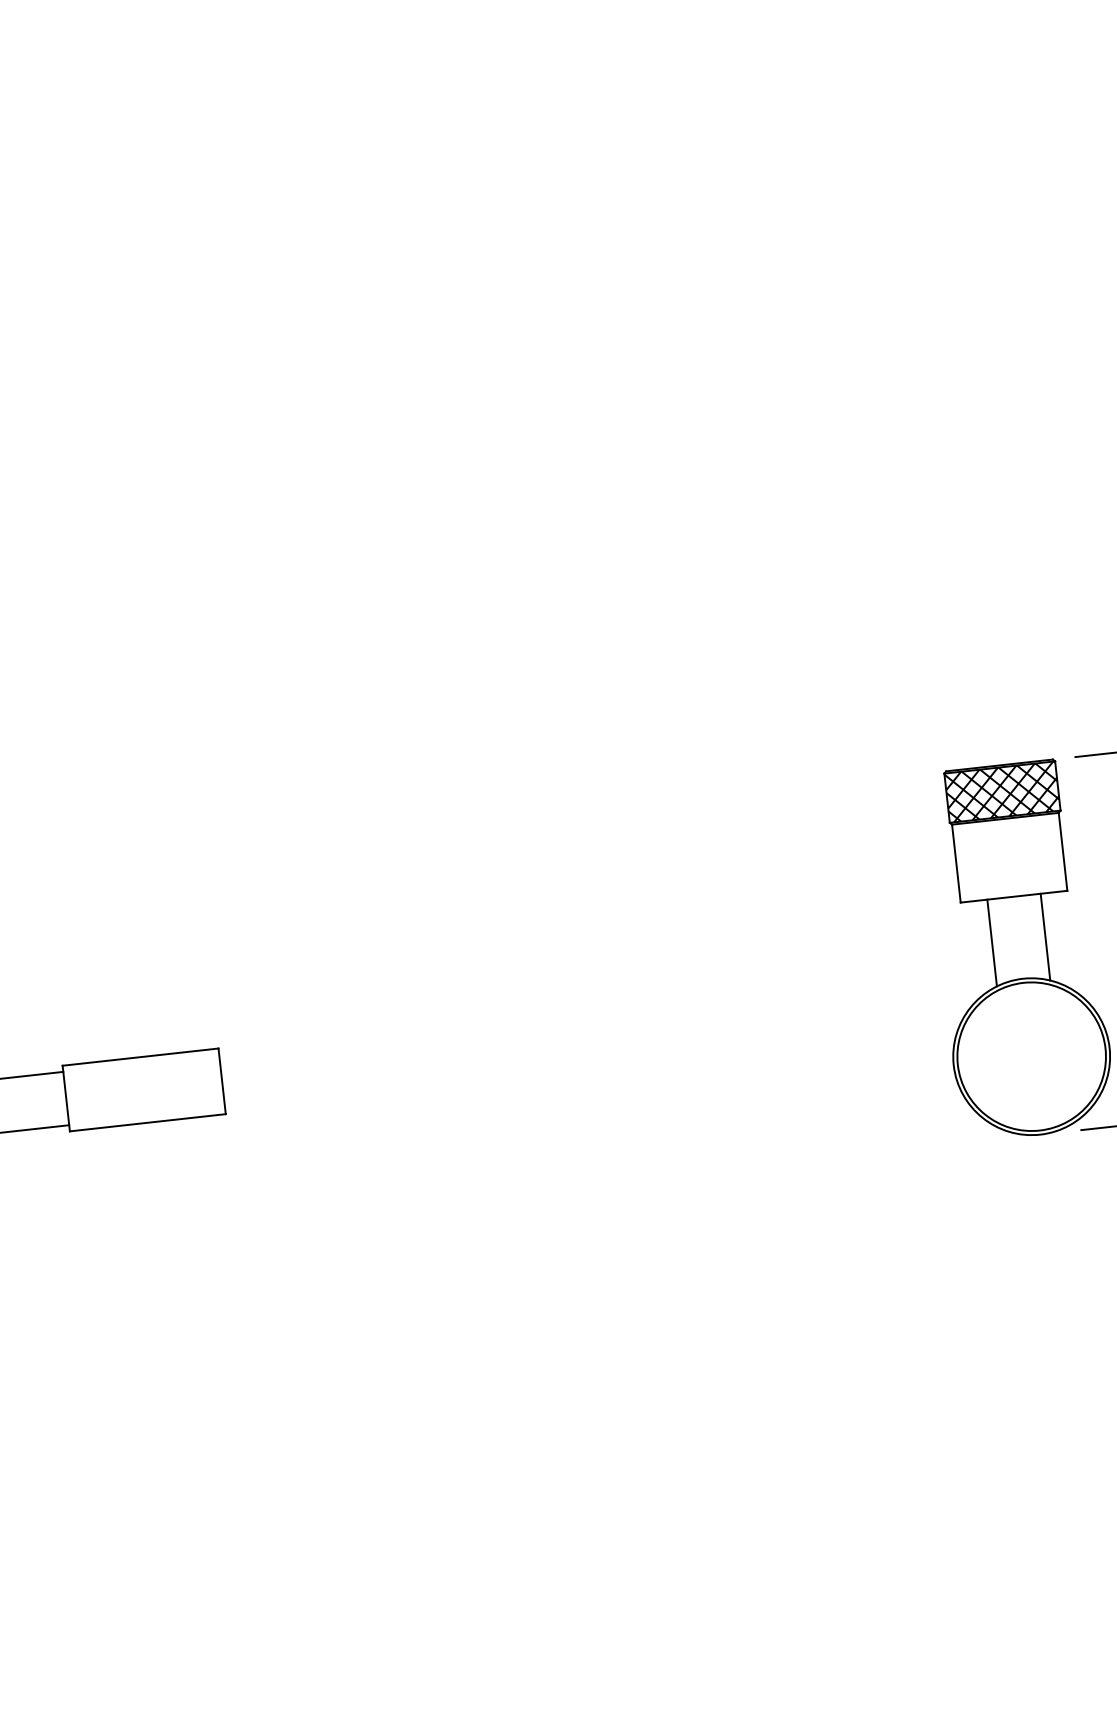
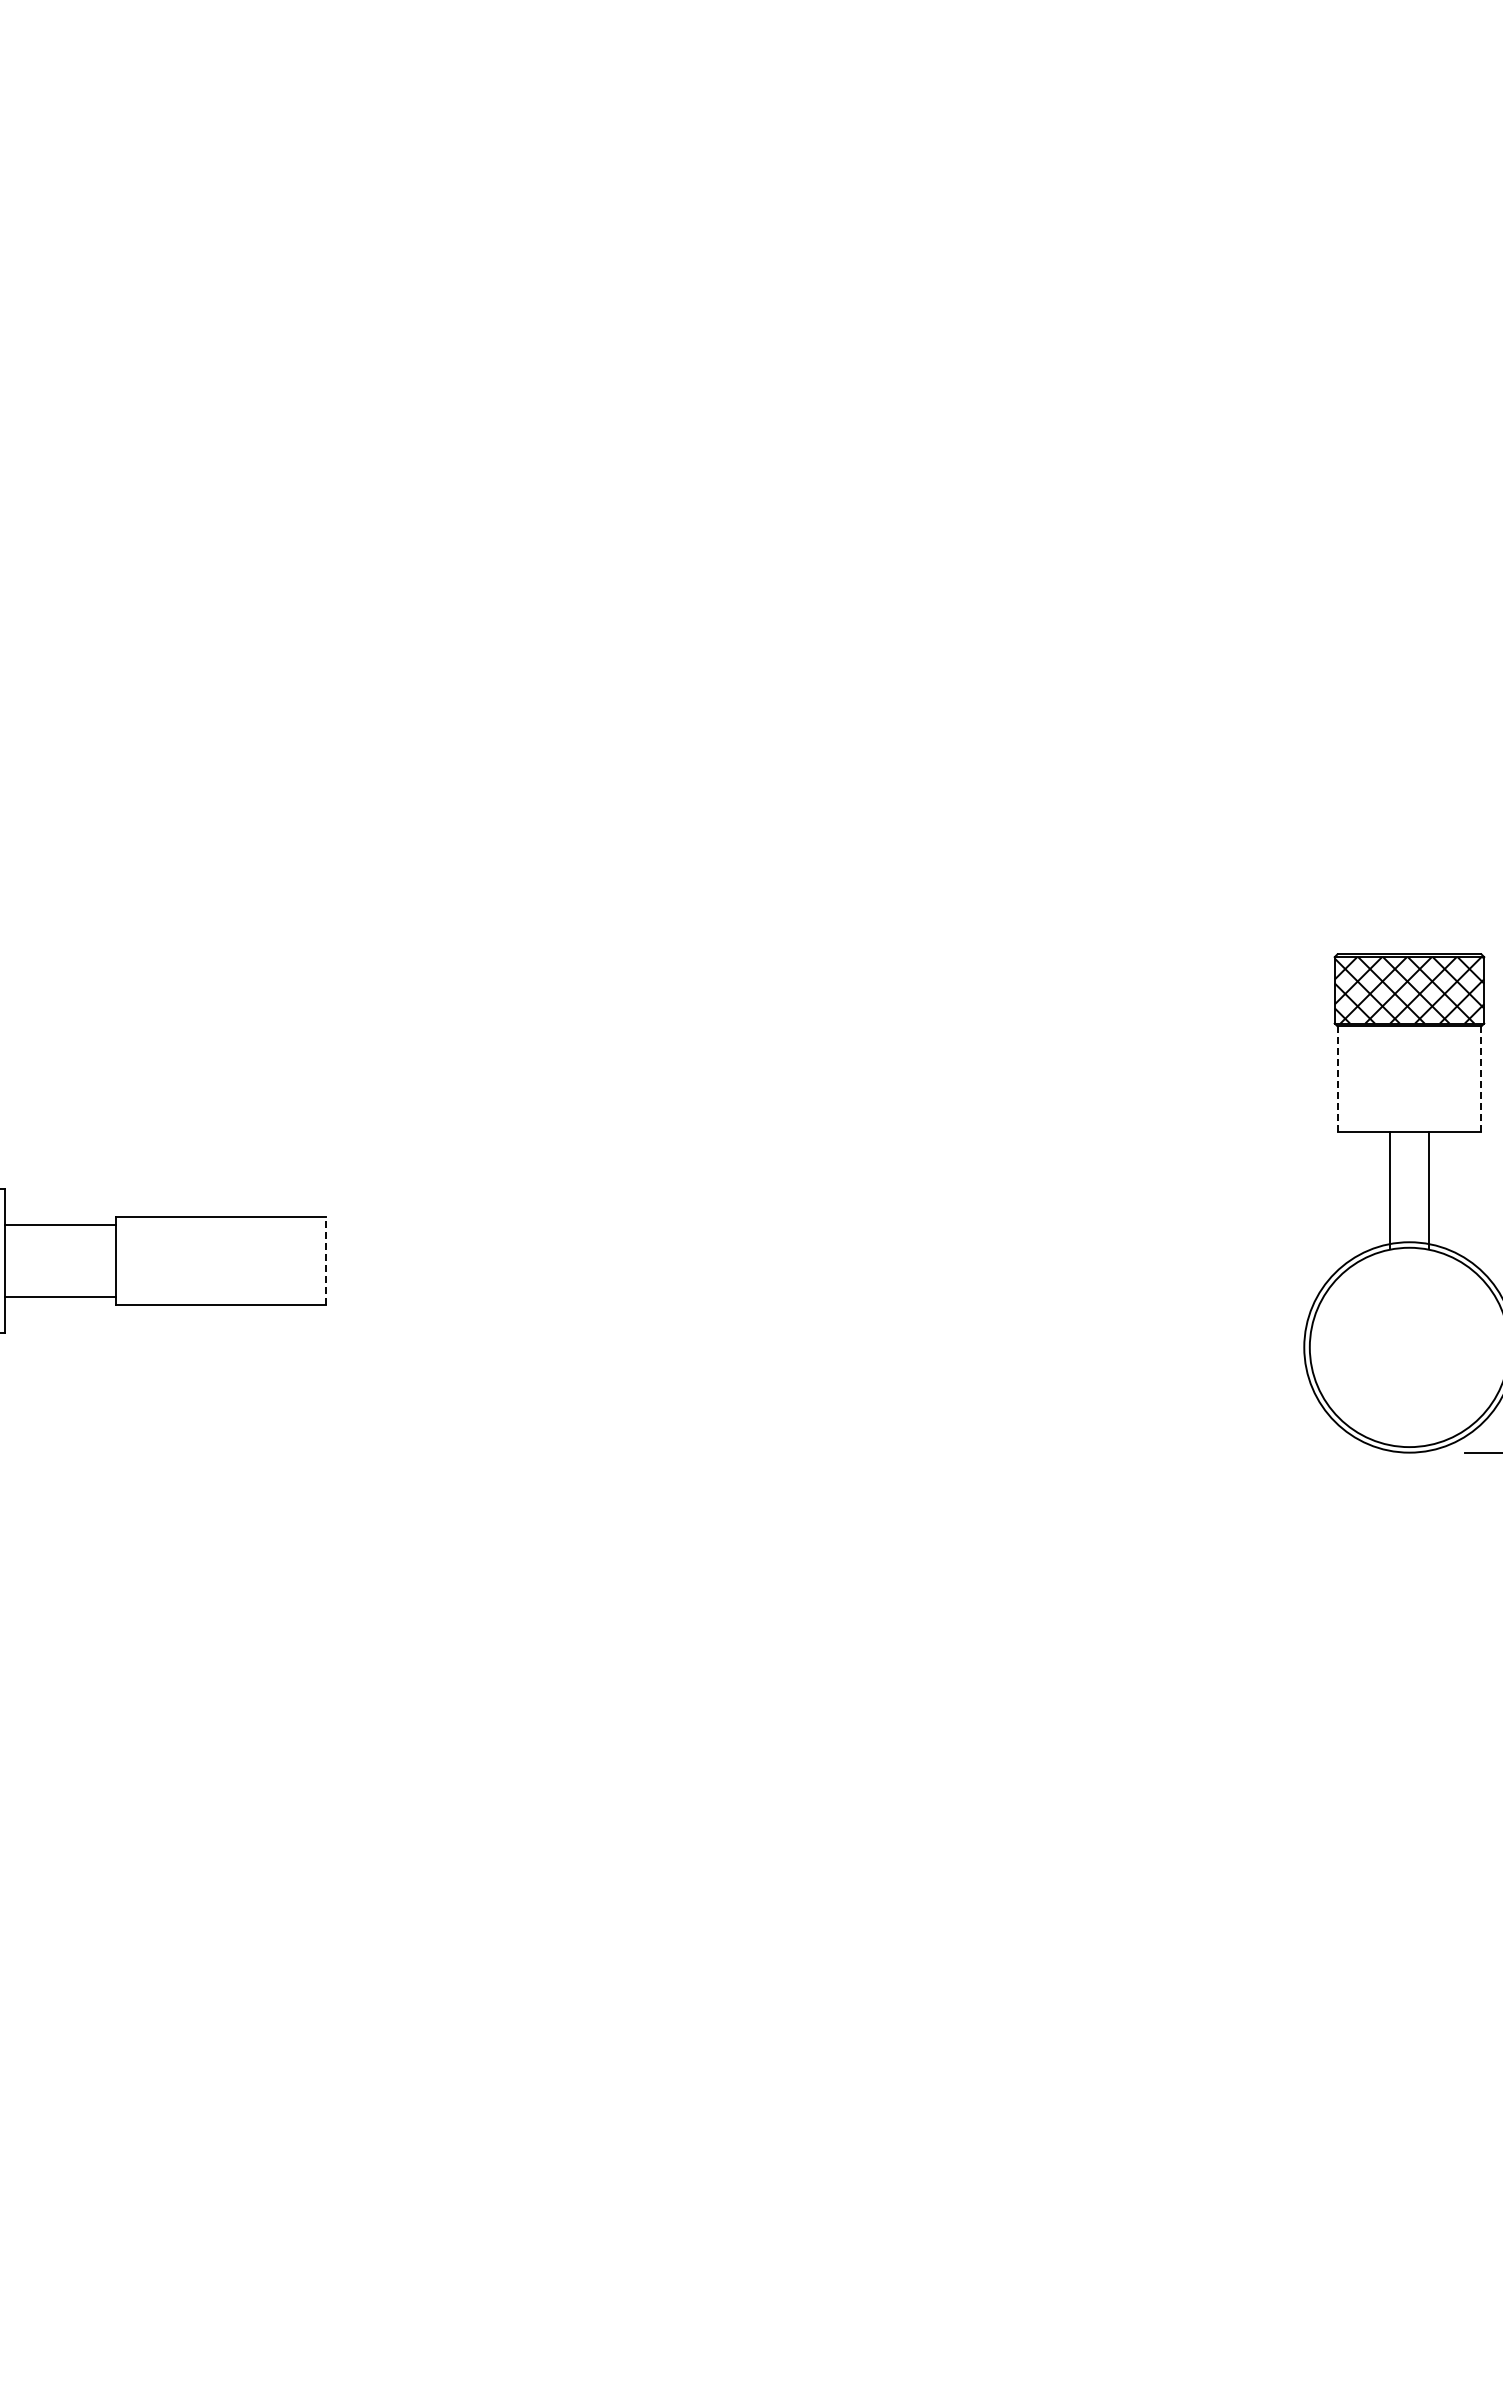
line: (1063, 851) -> (1481, 1078), solid -> dashed
line: (956, 863) -> (1337, 1078), solid -> dashed
line: (1045, 936) -> (1390, 1189), moved
line: (992, 942) -> (1428, 1189), moved
line: (222, 1080) -> (326, 1260), solid -> dashed

